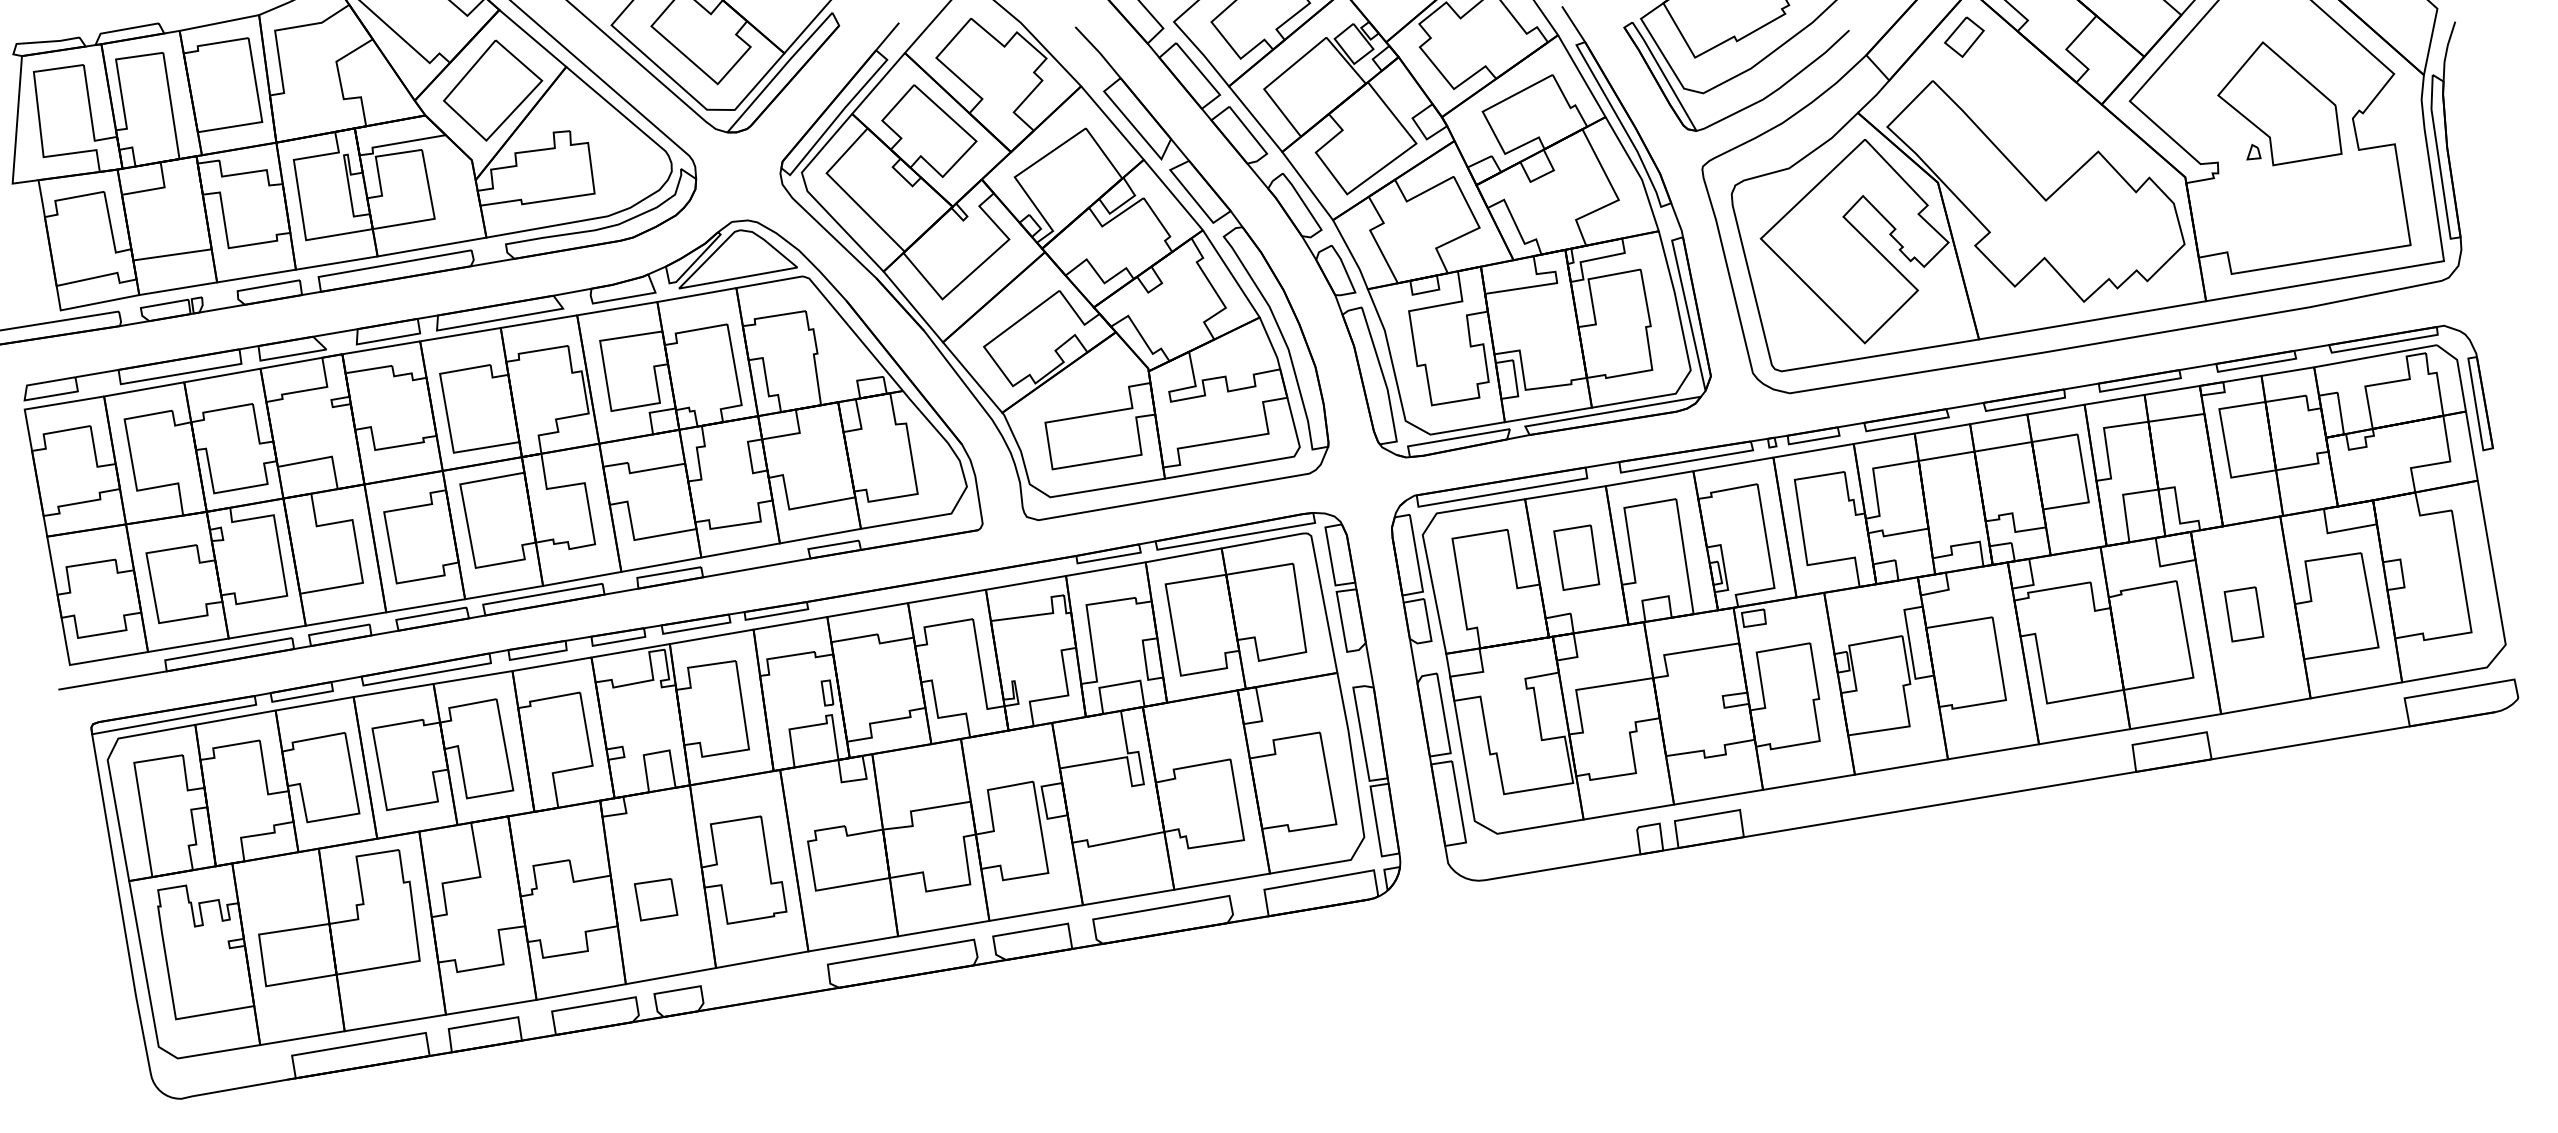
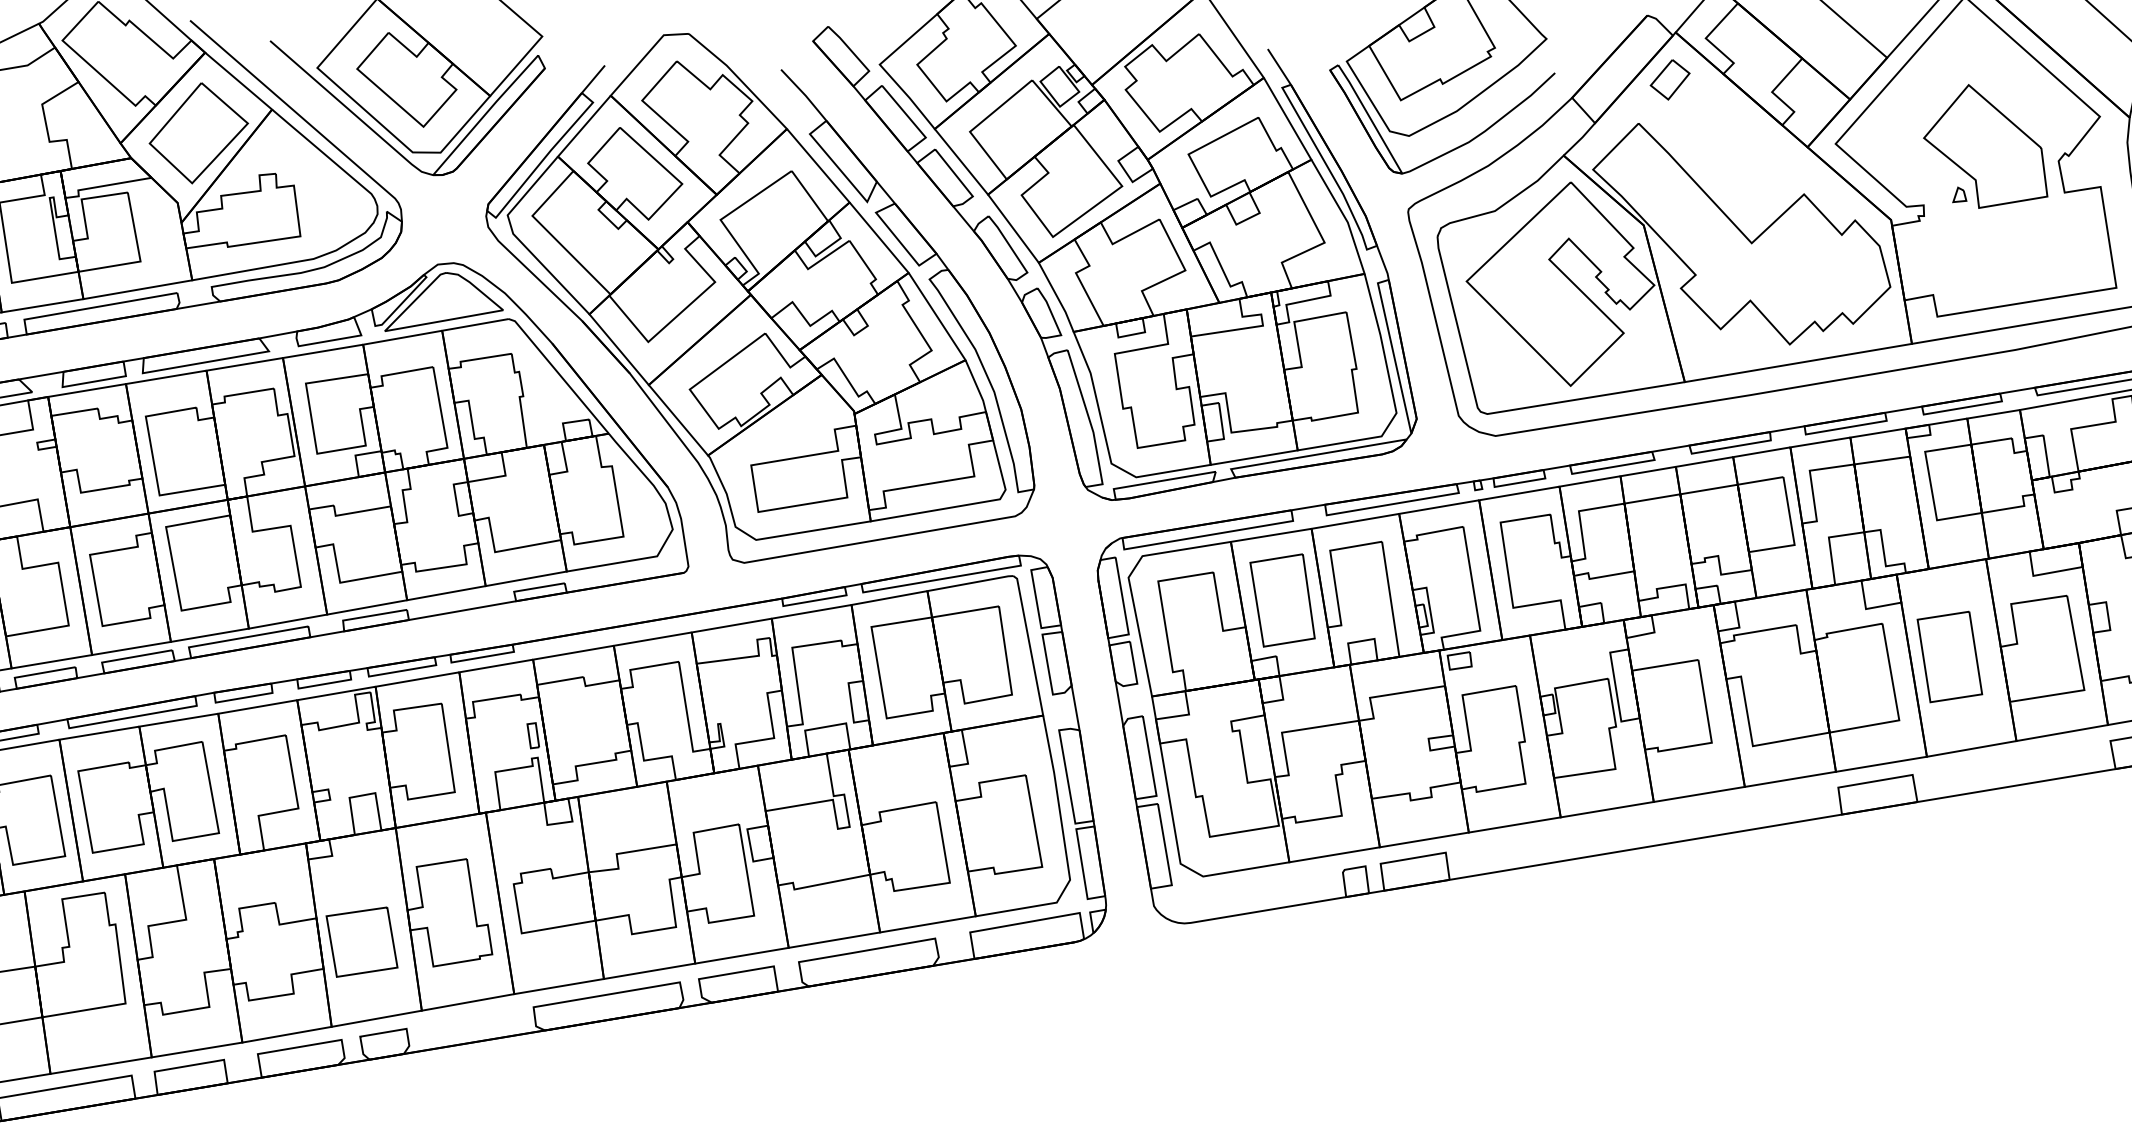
part: (1576, 557) -> (1282, 600), size x1.43
part: (2243, 614) -> (1949, 657), size x1.67
part: (655, 899) -> (361, 942), size x1.67

